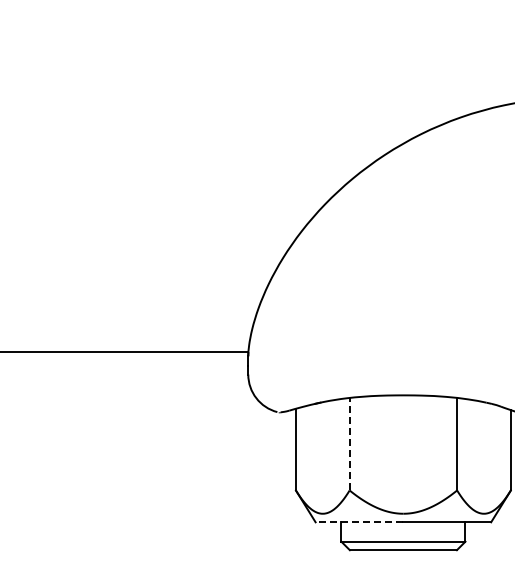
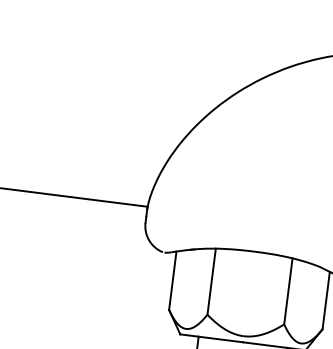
line: (349, 443) -> (211, 281), dashed -> solid
line: (359, 522) -> (211, 338), dashed -> solid

